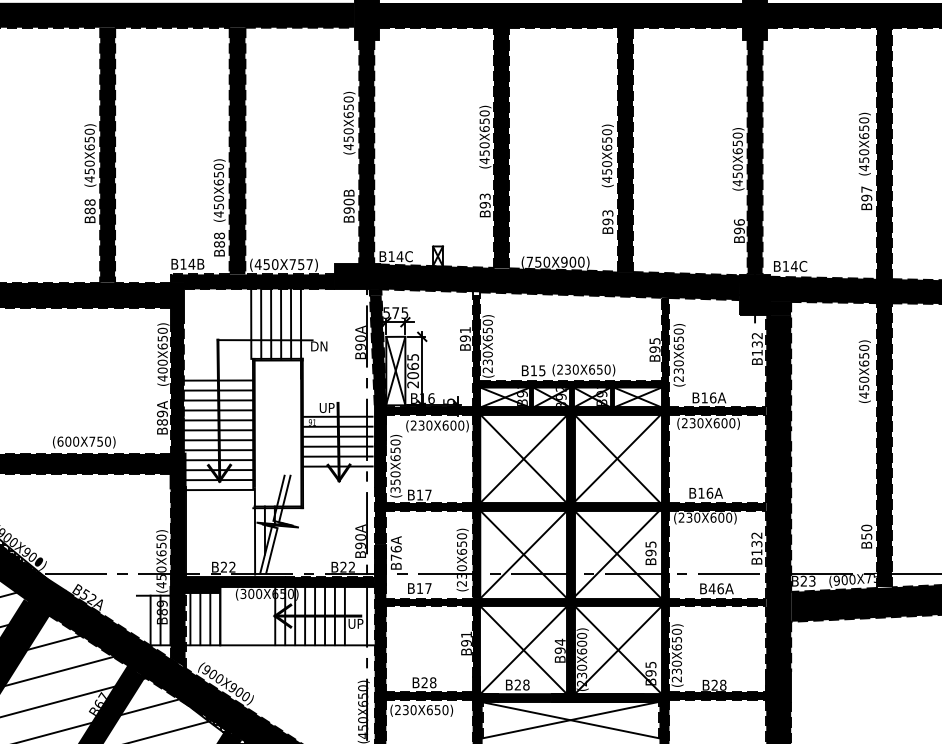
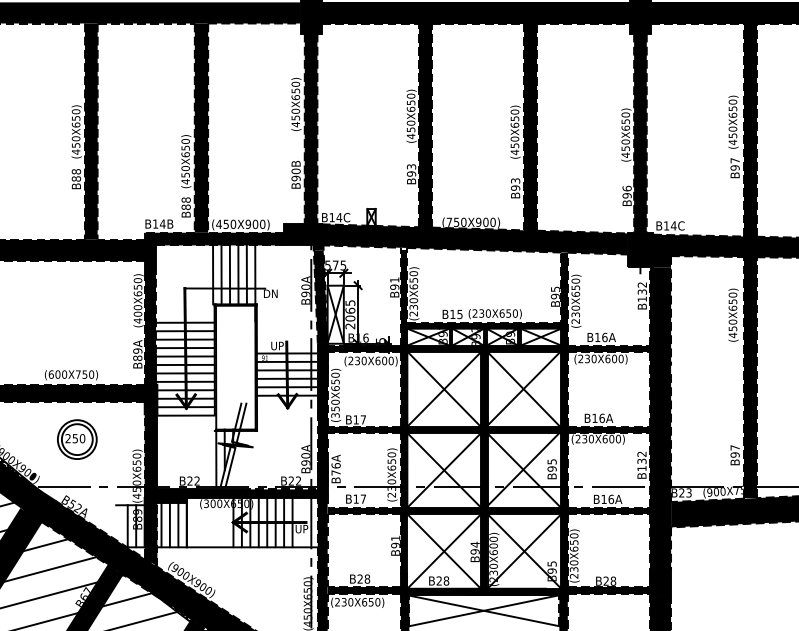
text: (301, 264) -> (255, 224), (450X757) -> (450X900)
part: (91, 518) -> (77, 439), added
text: (865, 532) -> (734, 451), B50 -> B97
text: (711, 587) -> (603, 498), B46A -> B16A

